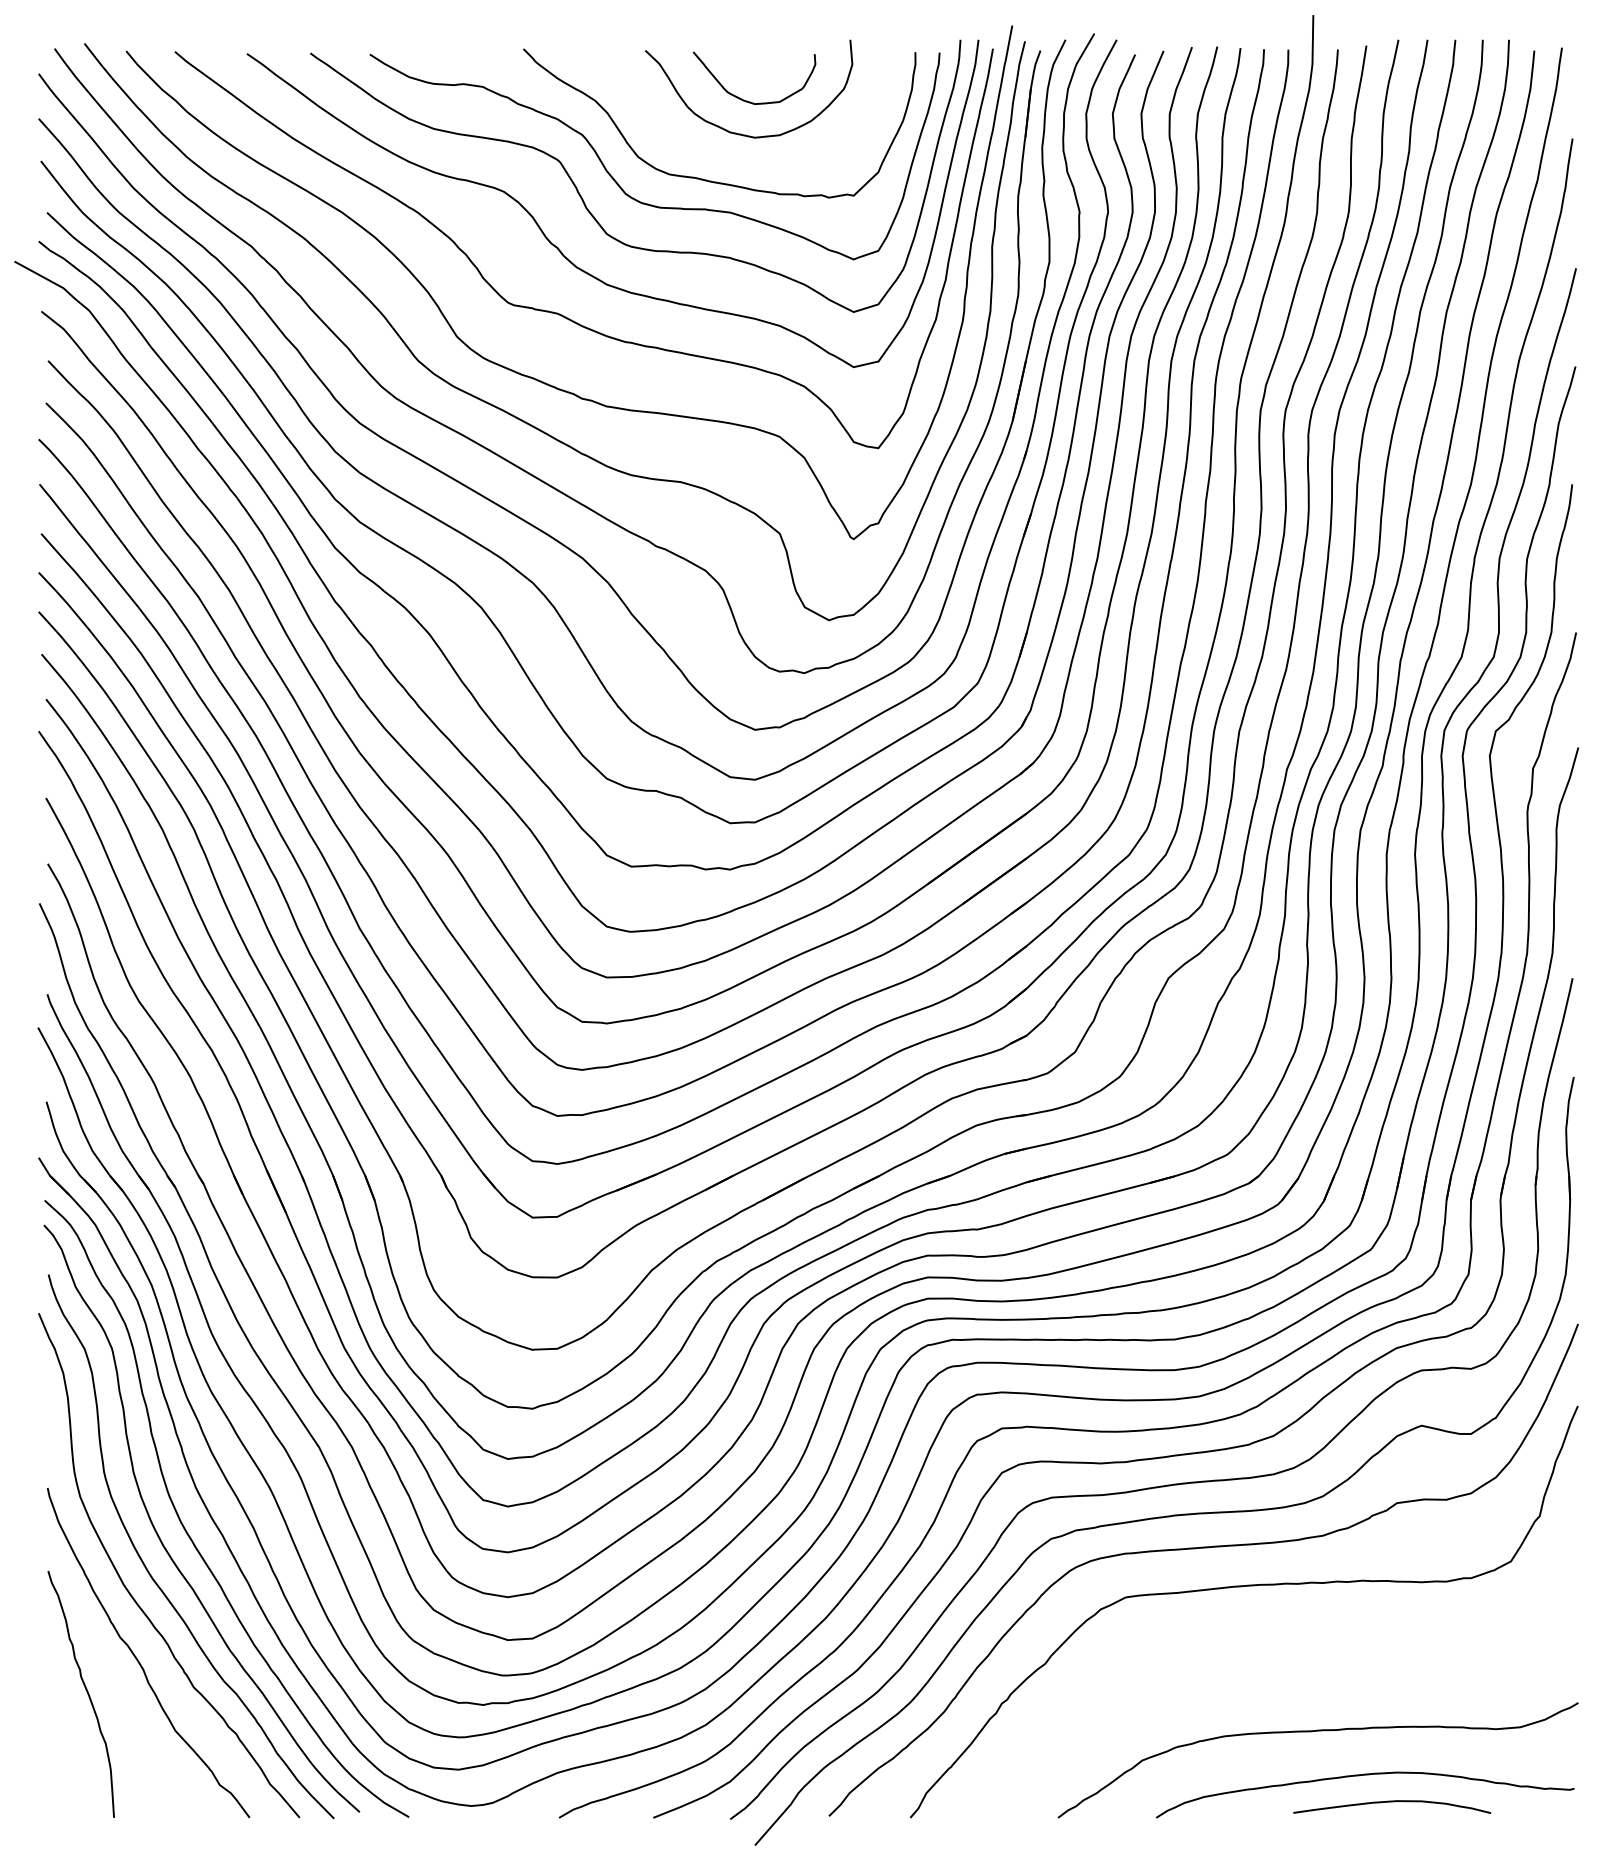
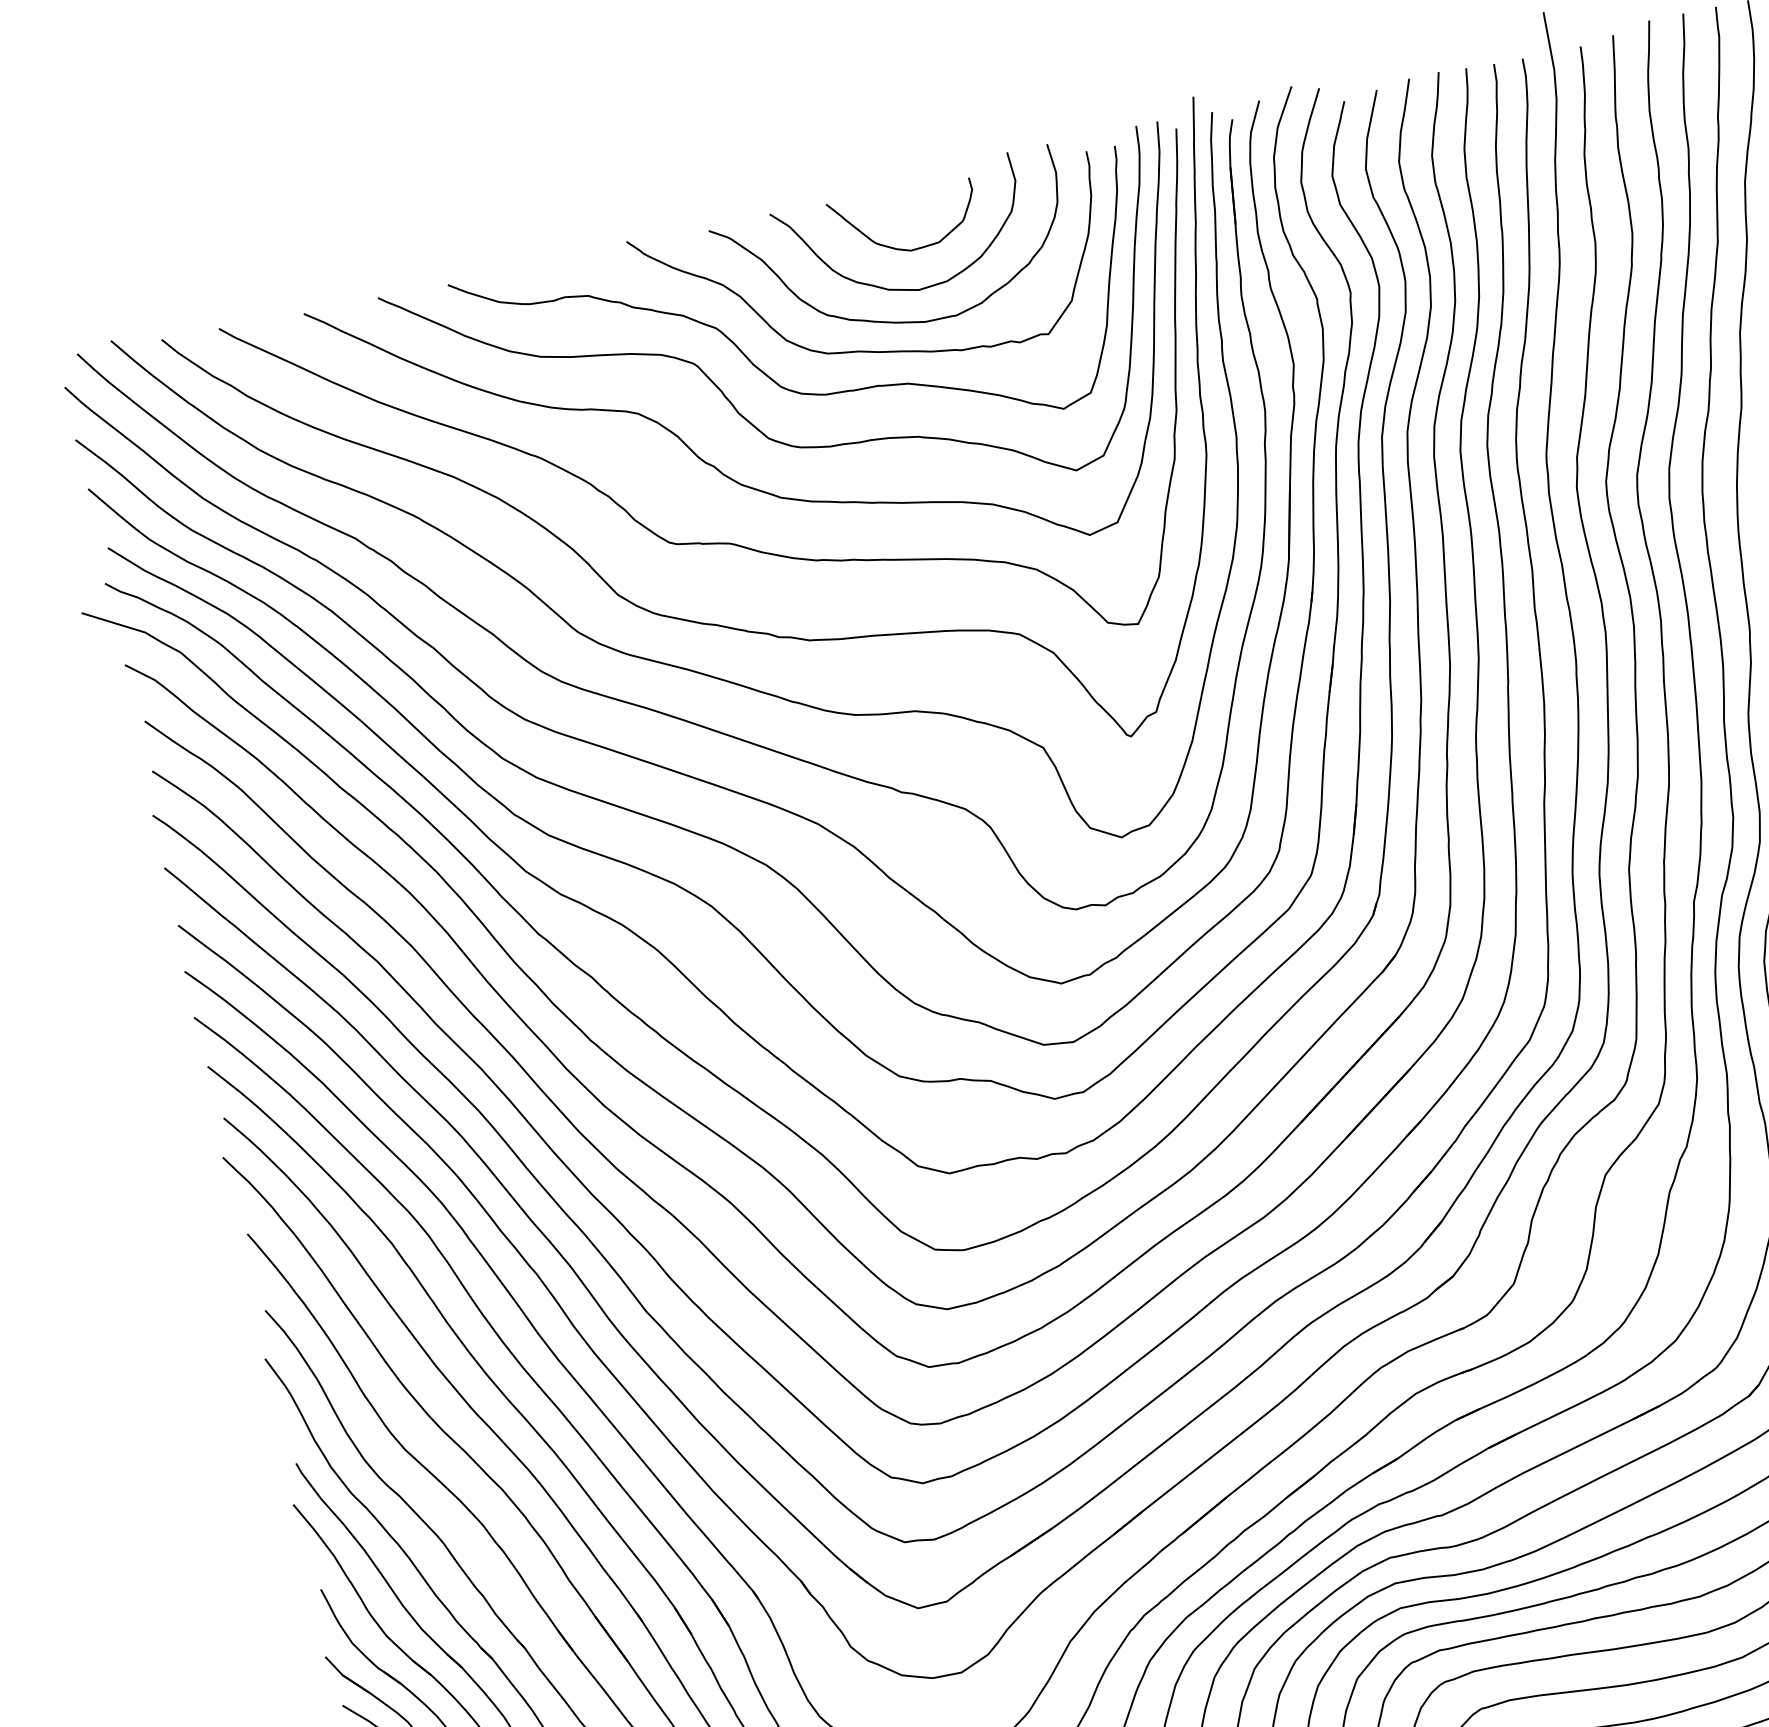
curve: (727, 158) -> (891, 320), added

